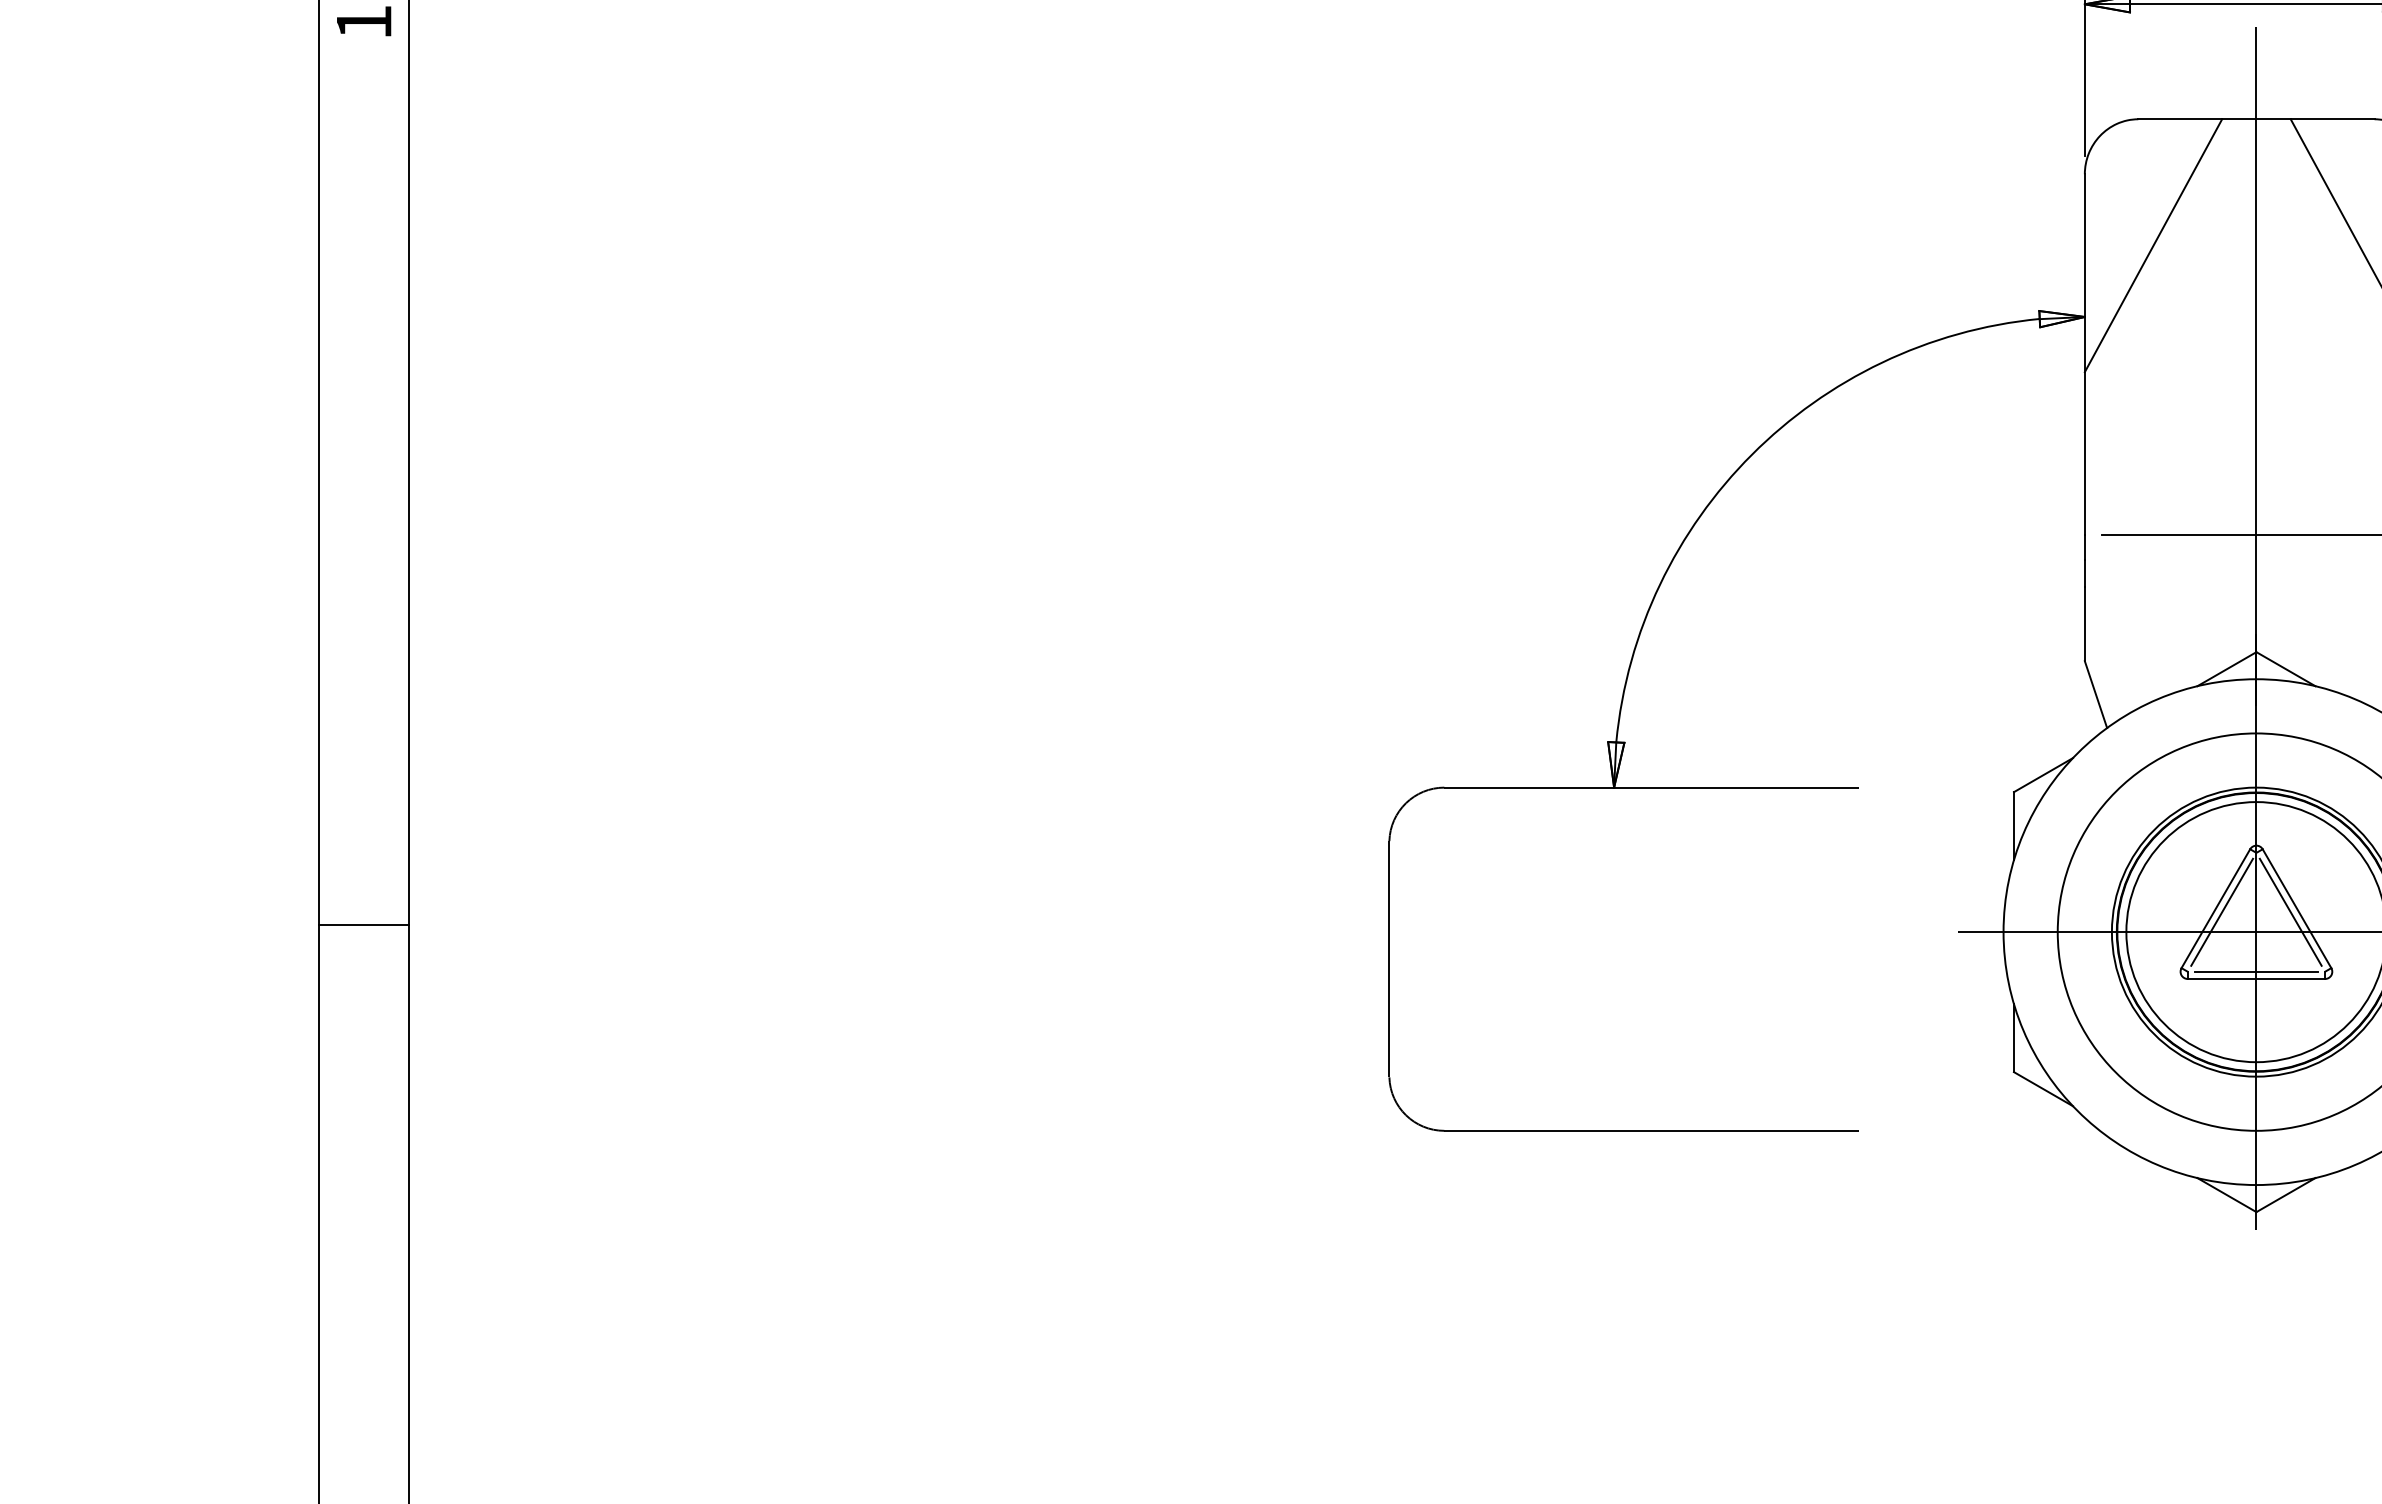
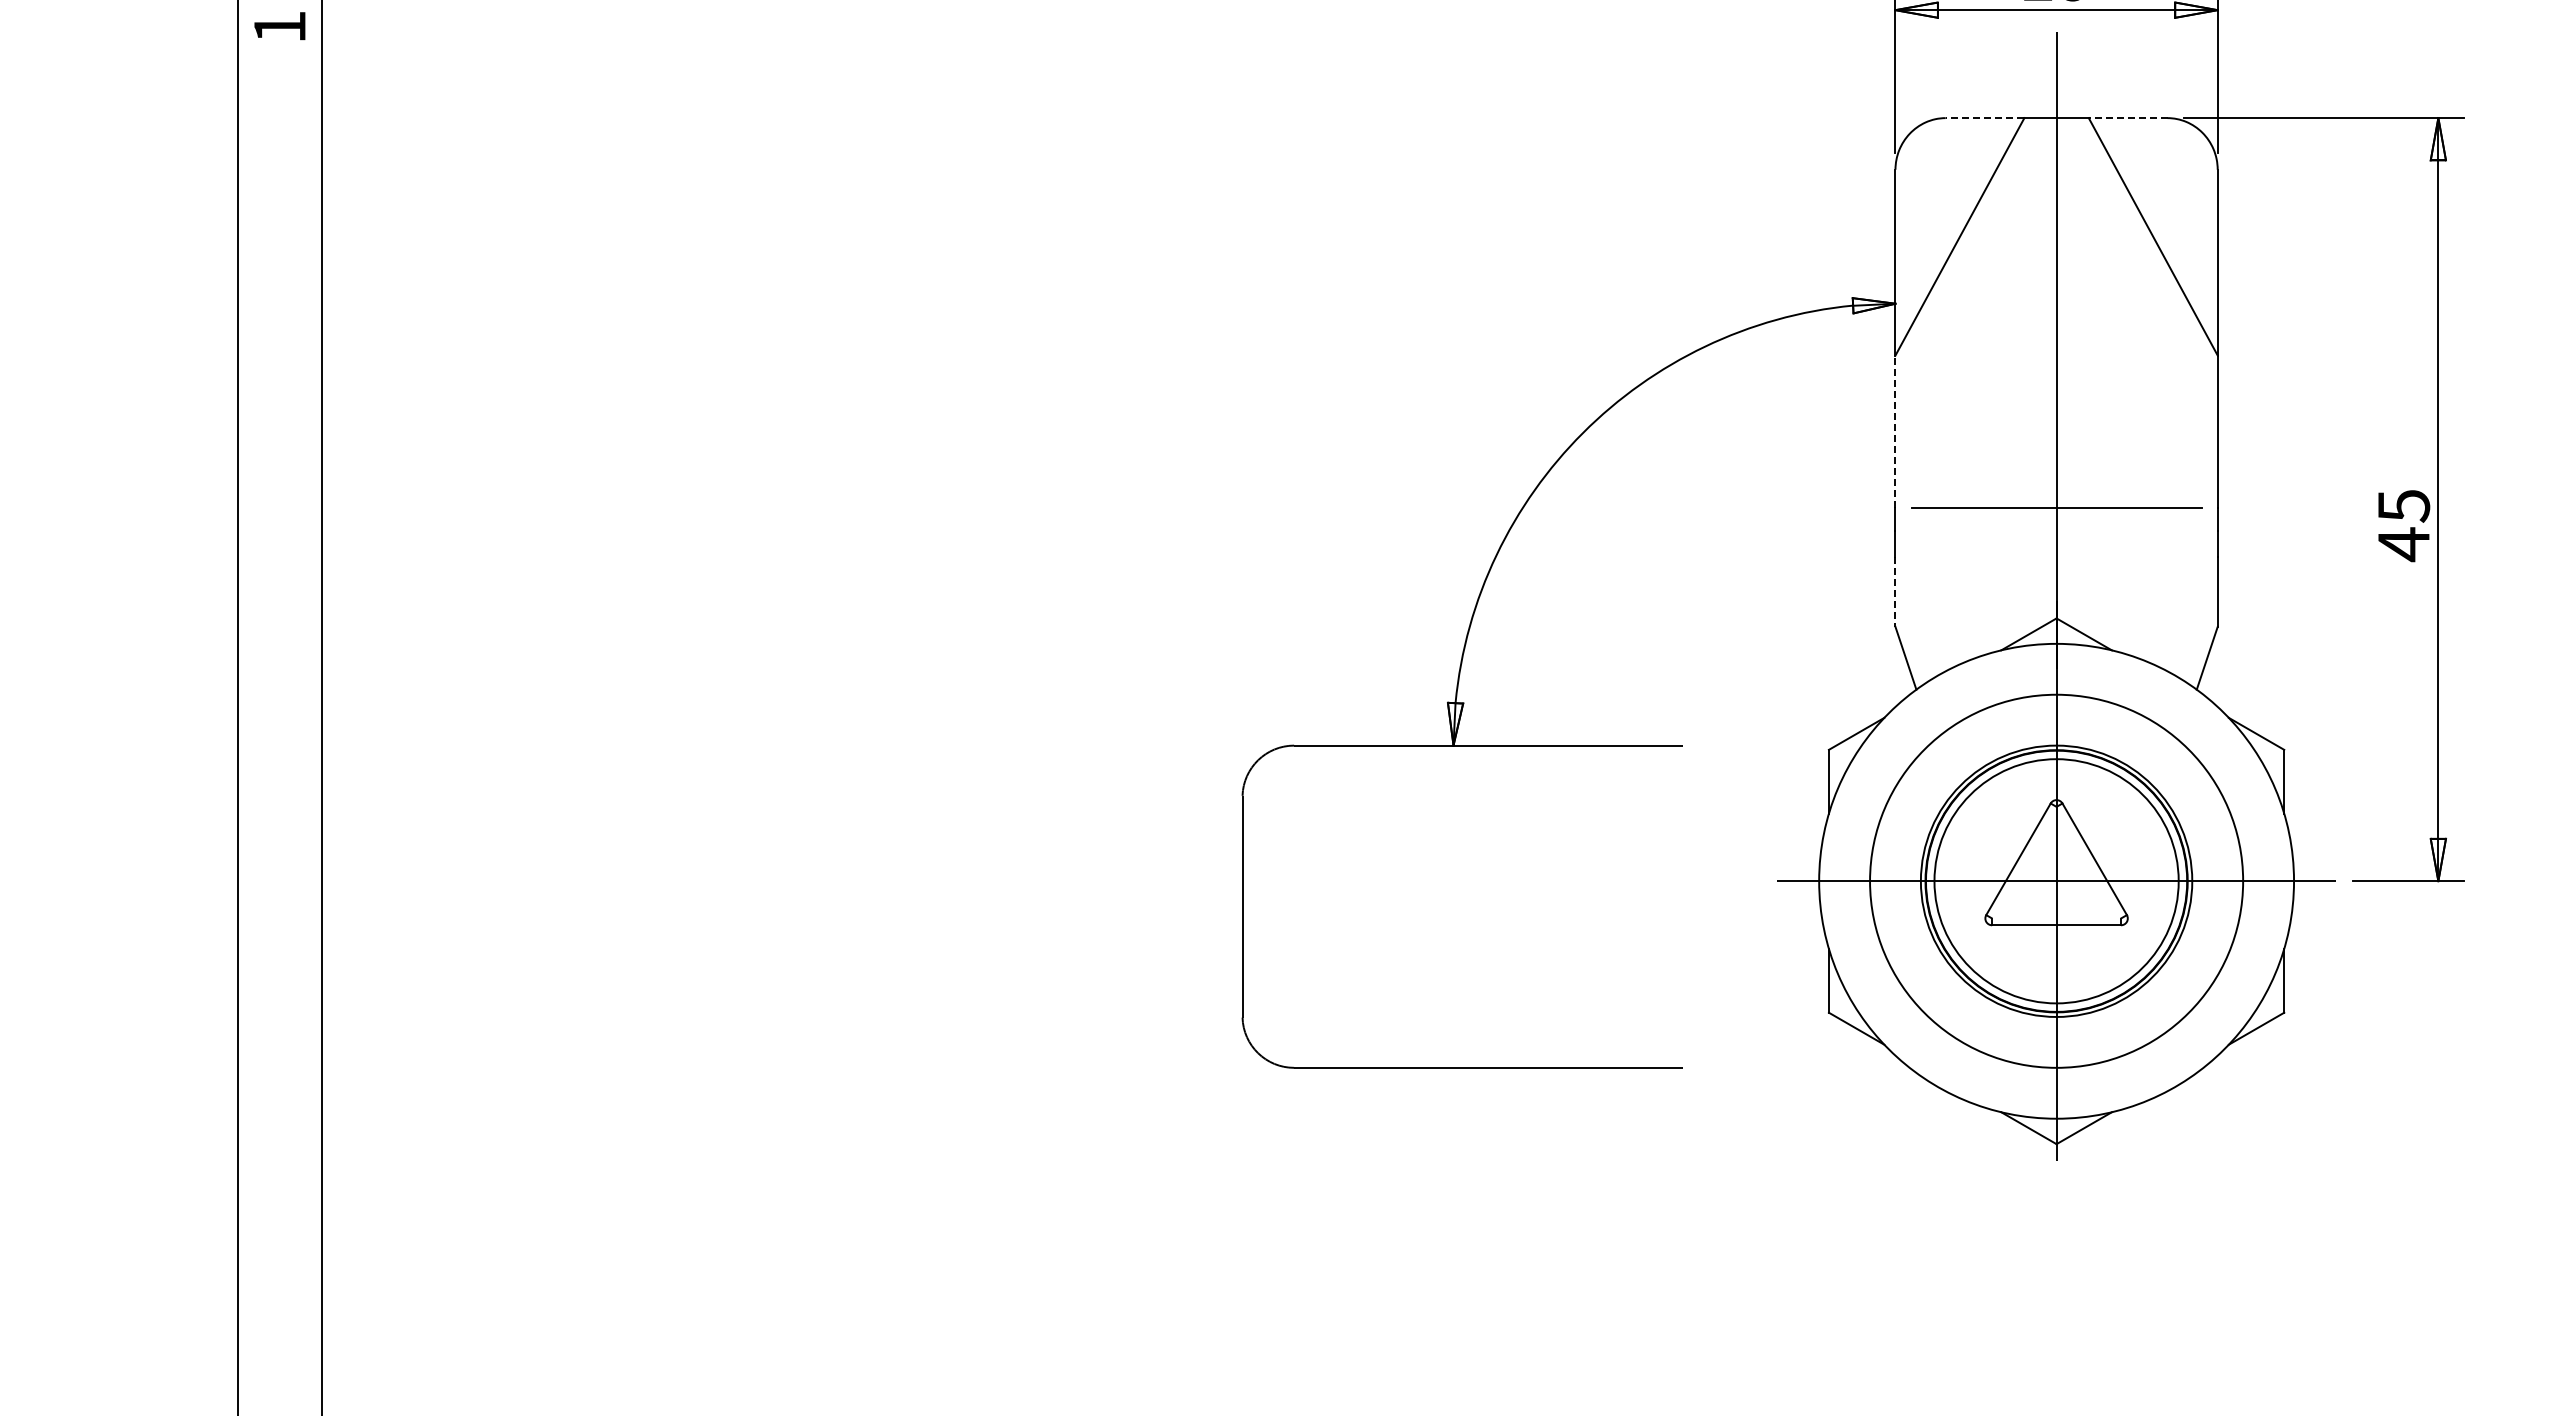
line: (2179, 119) -> (1984, 118), solid -> dashed
line: (2331, 119) -> (2127, 118), solid -> dashed
line: (2084, 453) -> (1895, 431), solid -> dashed
line: (2084, 624) -> (1895, 592), solid -> dashed
line: (2222, 912) -> (2024, 862), removed
line: (2290, 912) -> (2088, 862), removed
line: (363, 924) -> (279, 874), removed
line: (2256, 971) -> (2056, 918), removed

